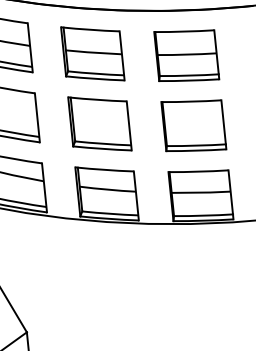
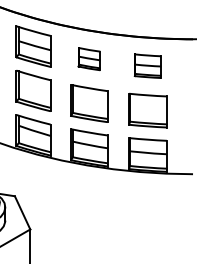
part: (92, 52) -> (89, 58), size x0.6
part: (185, 54) -> (147, 65), size x0.7

